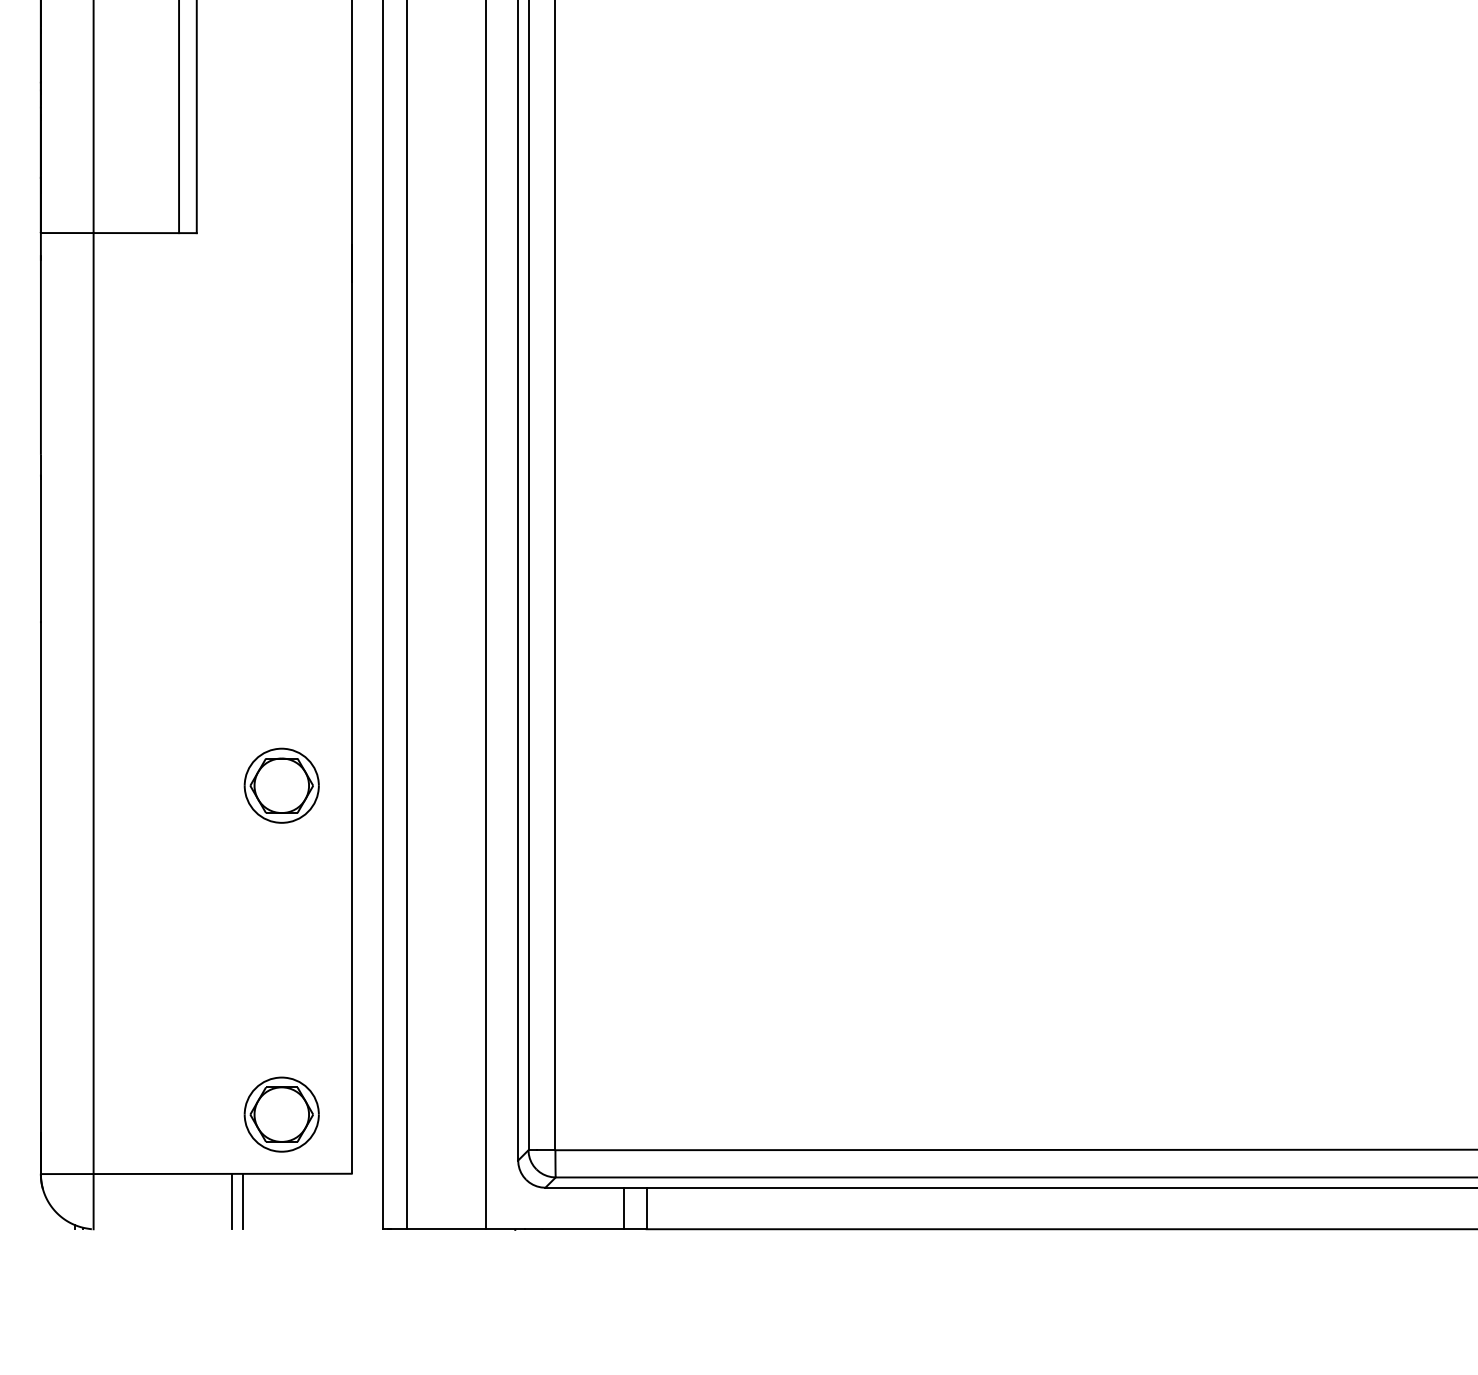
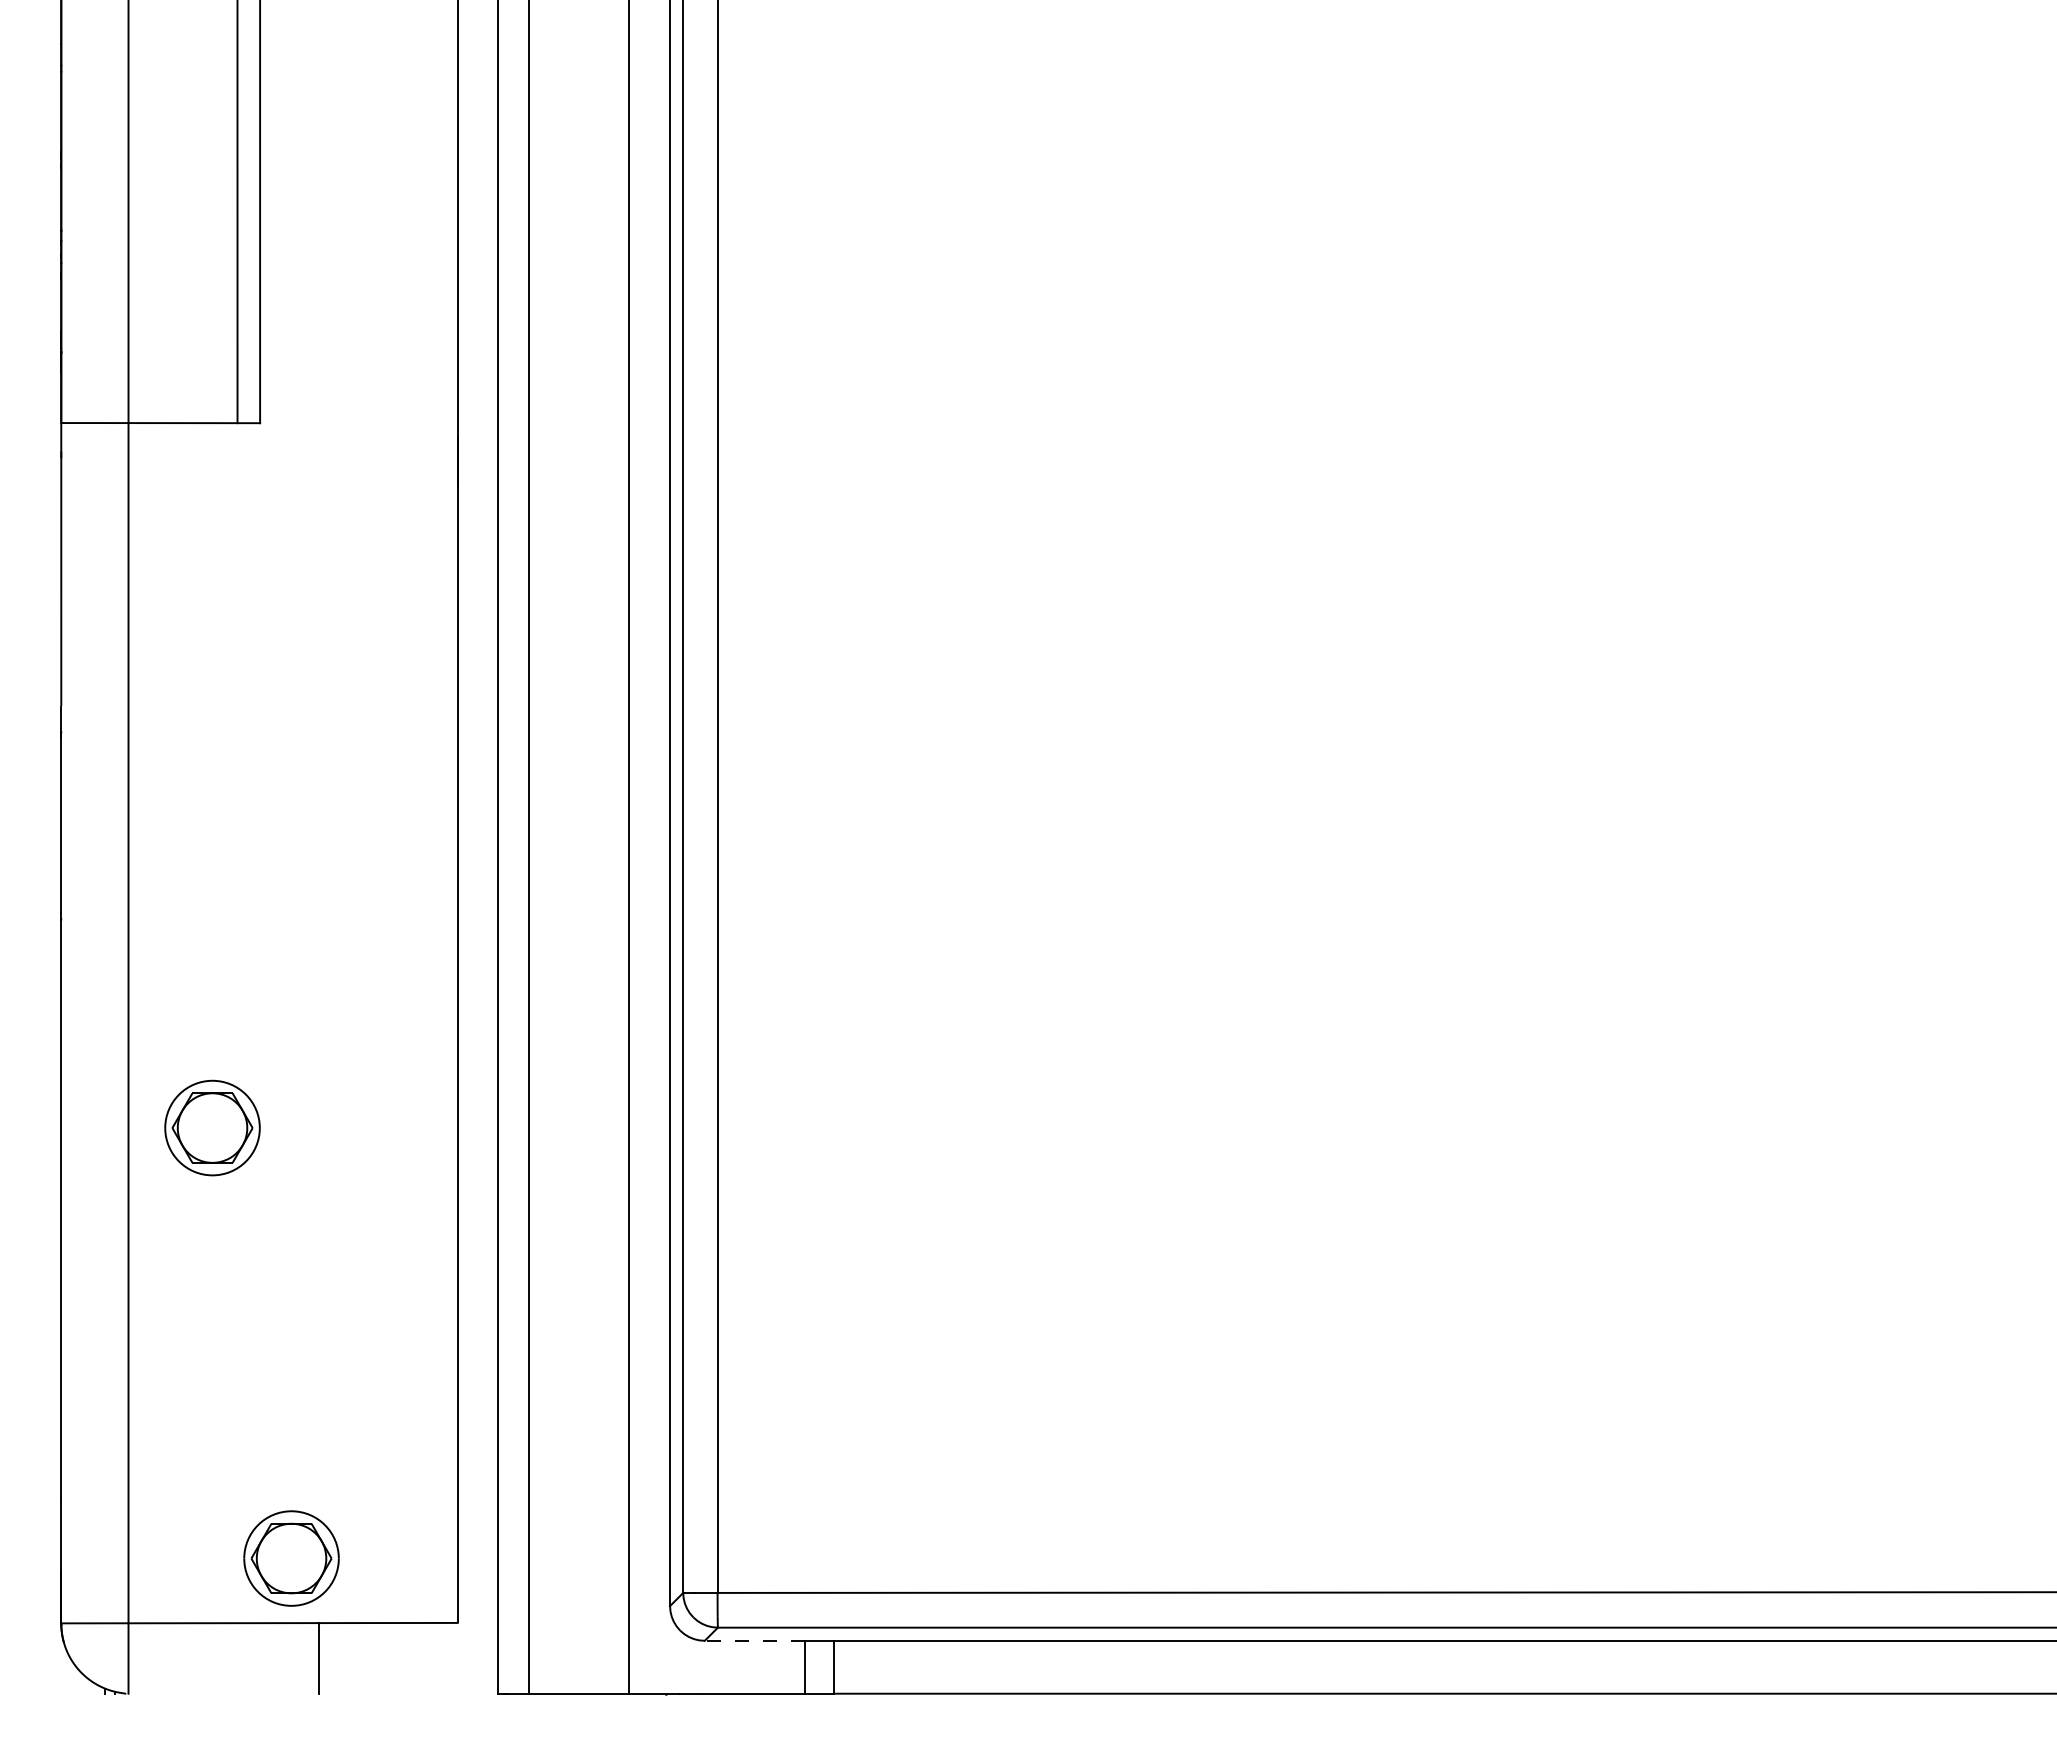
part: (281, 785) -> (212, 1127), moved
part: (281, 1114) -> (291, 1558), moved
line: (584, 1187) -> (754, 1640), solid -> dashed
line: (231, 1201) -> (304, 1658), removed

